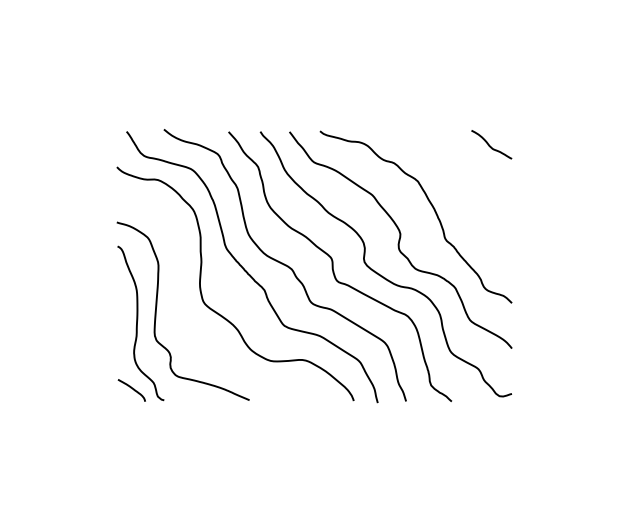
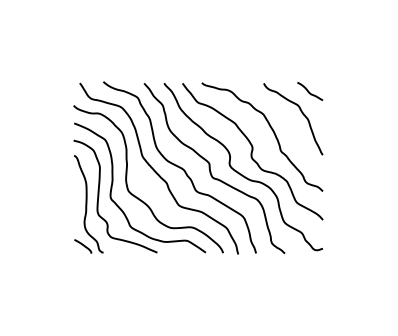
curve: (477, 179) -> (301, 113), added
curve: (179, 290) -> (113, 183), added

